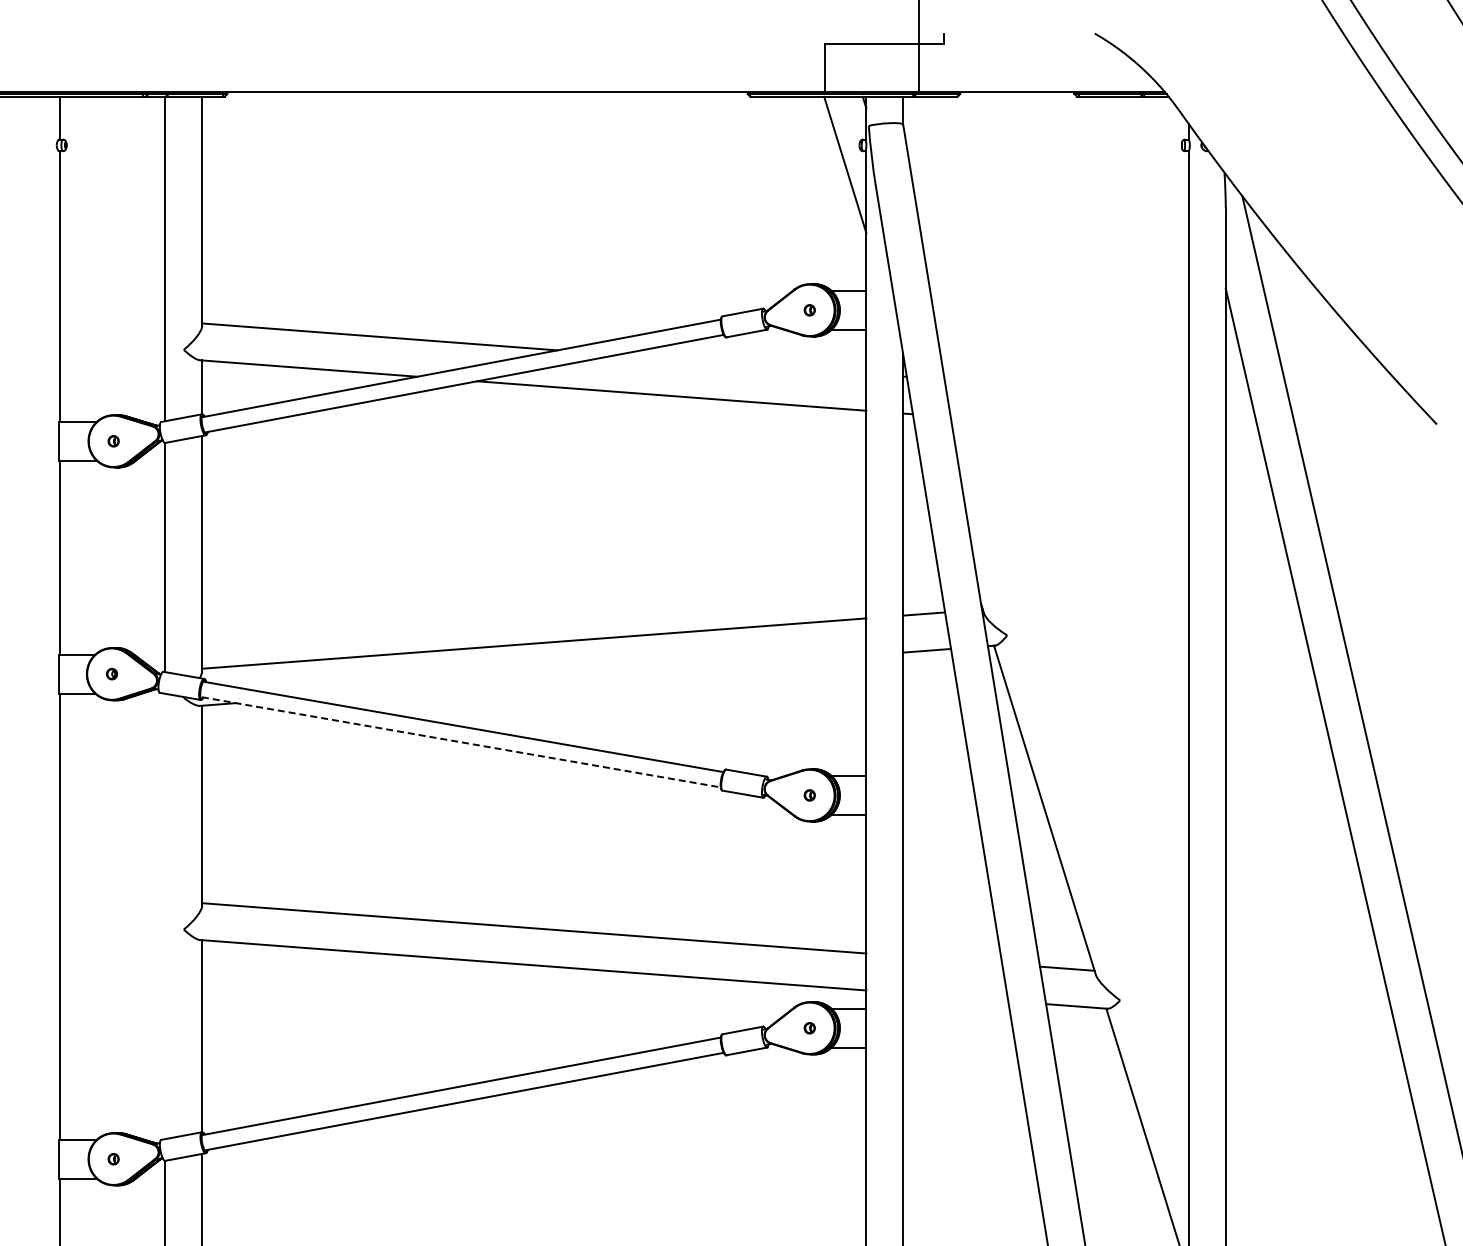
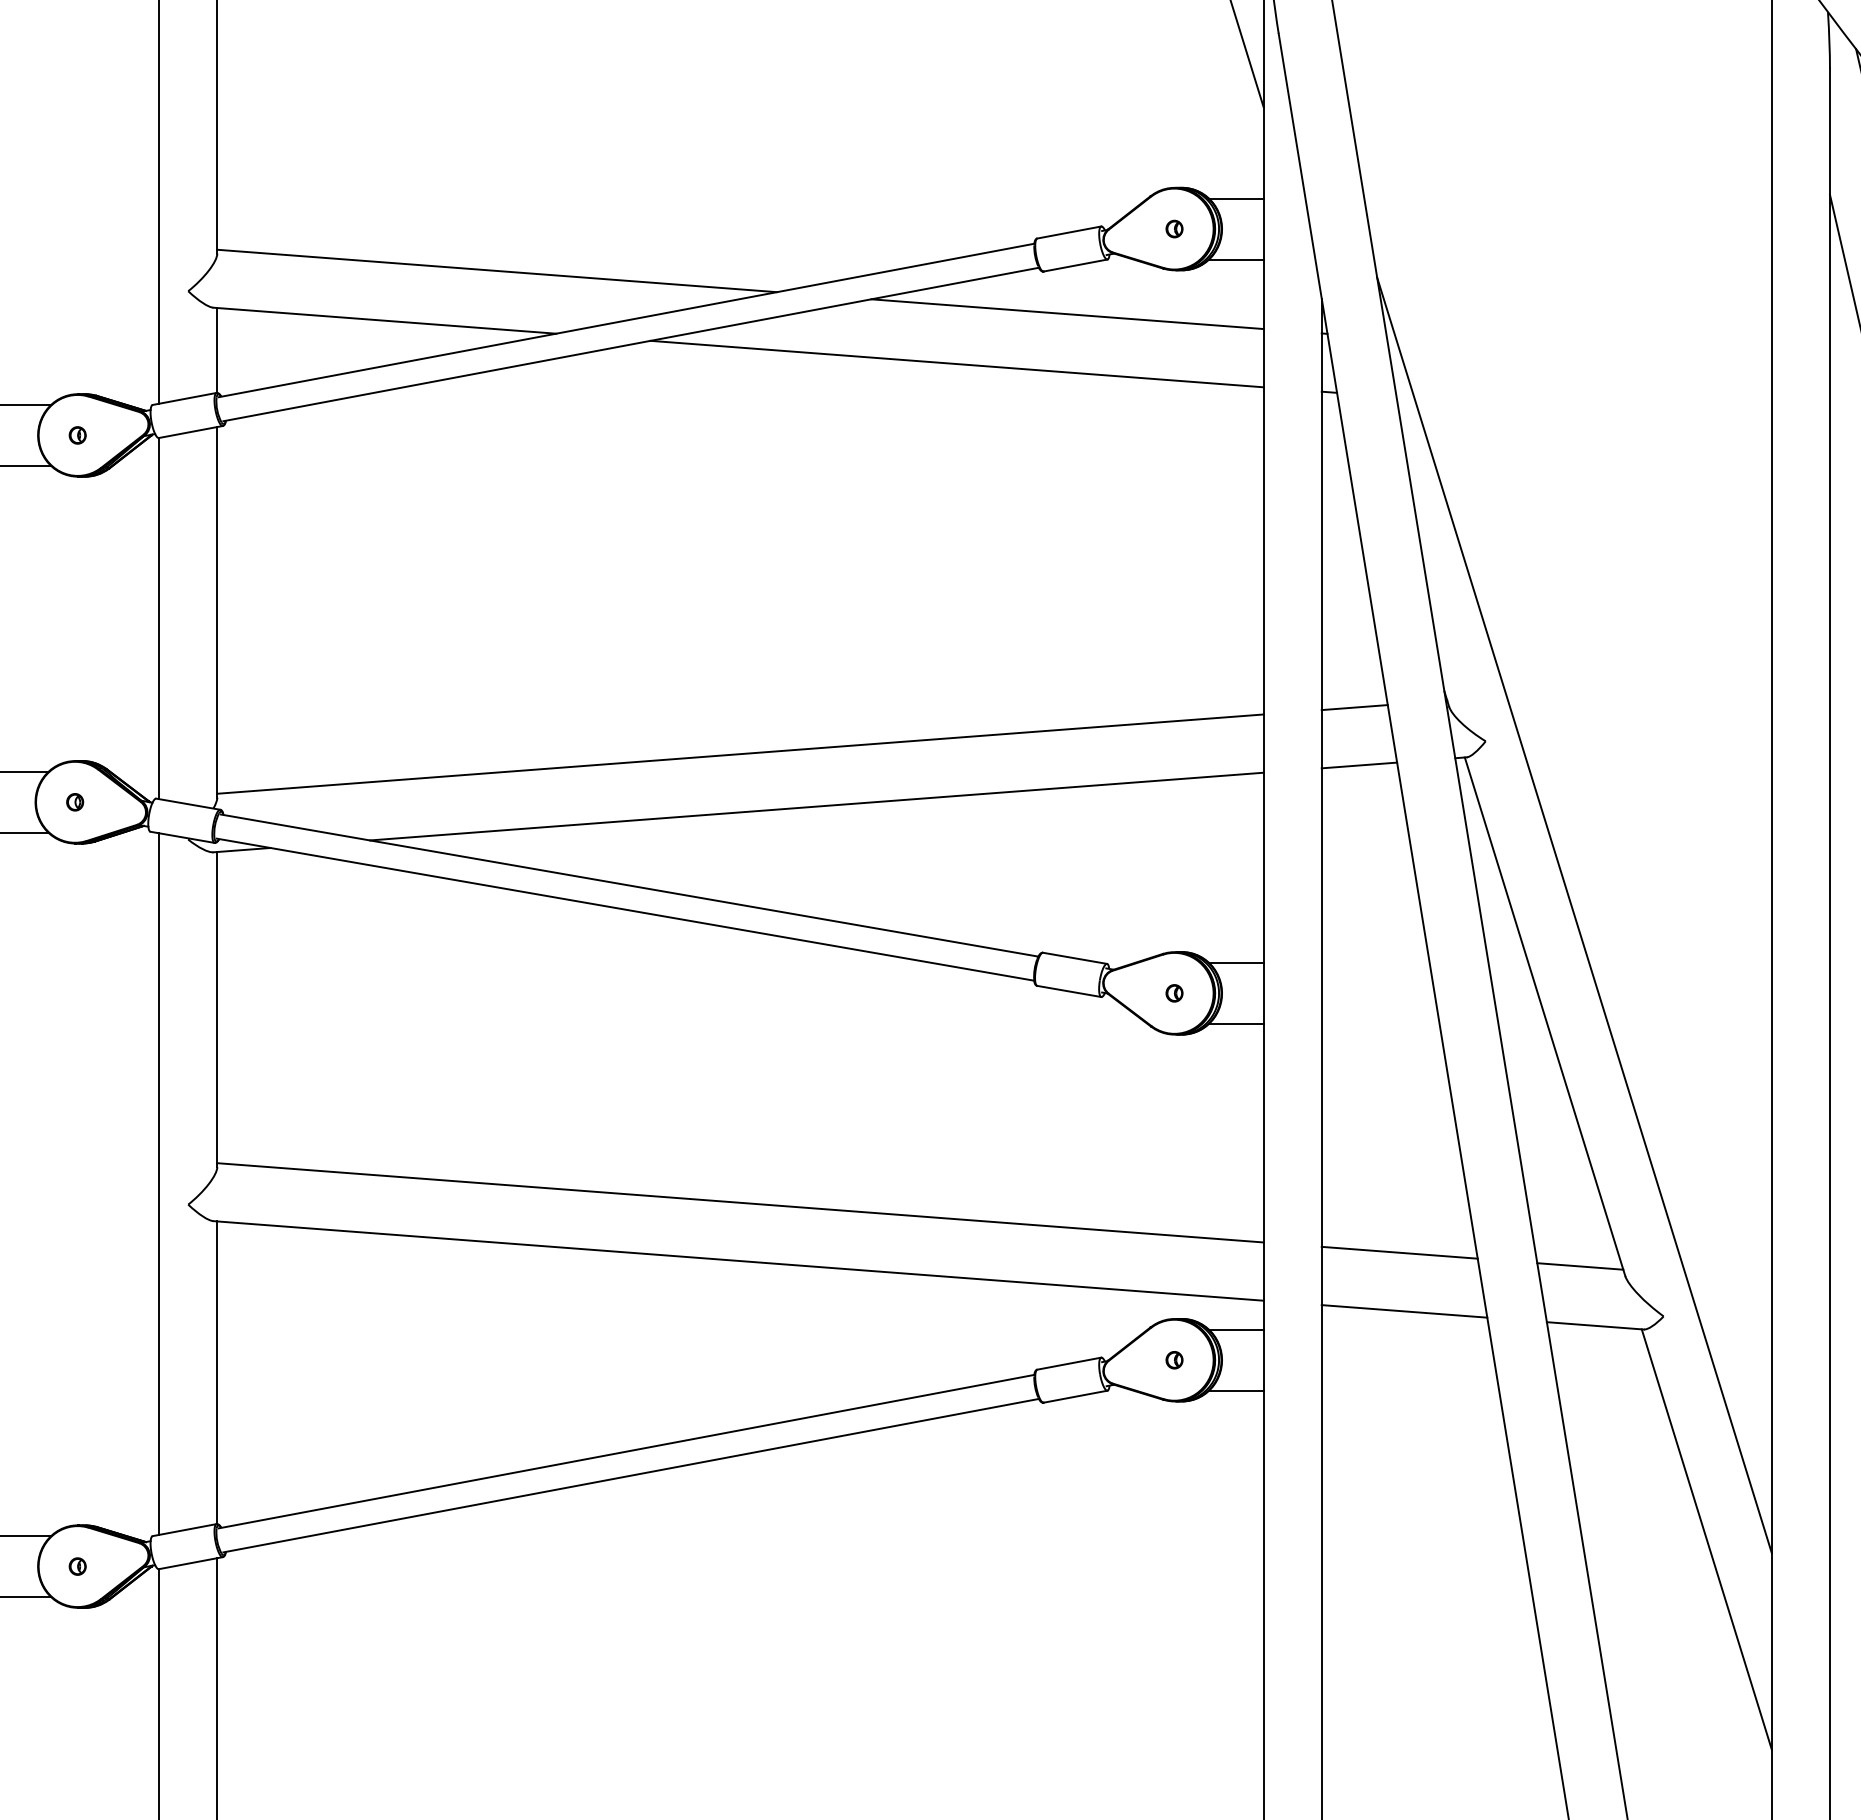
line: (741, 363) -> (1066, 312), added
line: (582, 676) -> (816, 805), added
line: (461, 742) -> (625, 909), dashed -> solid
line: (1063, 745) -> (1574, 914), added
line: (165, 916) -> (159, 1184), added
line: (952, 959) -> (1399, 1251), added
line: (955, 997) -> (1404, 1311), added

